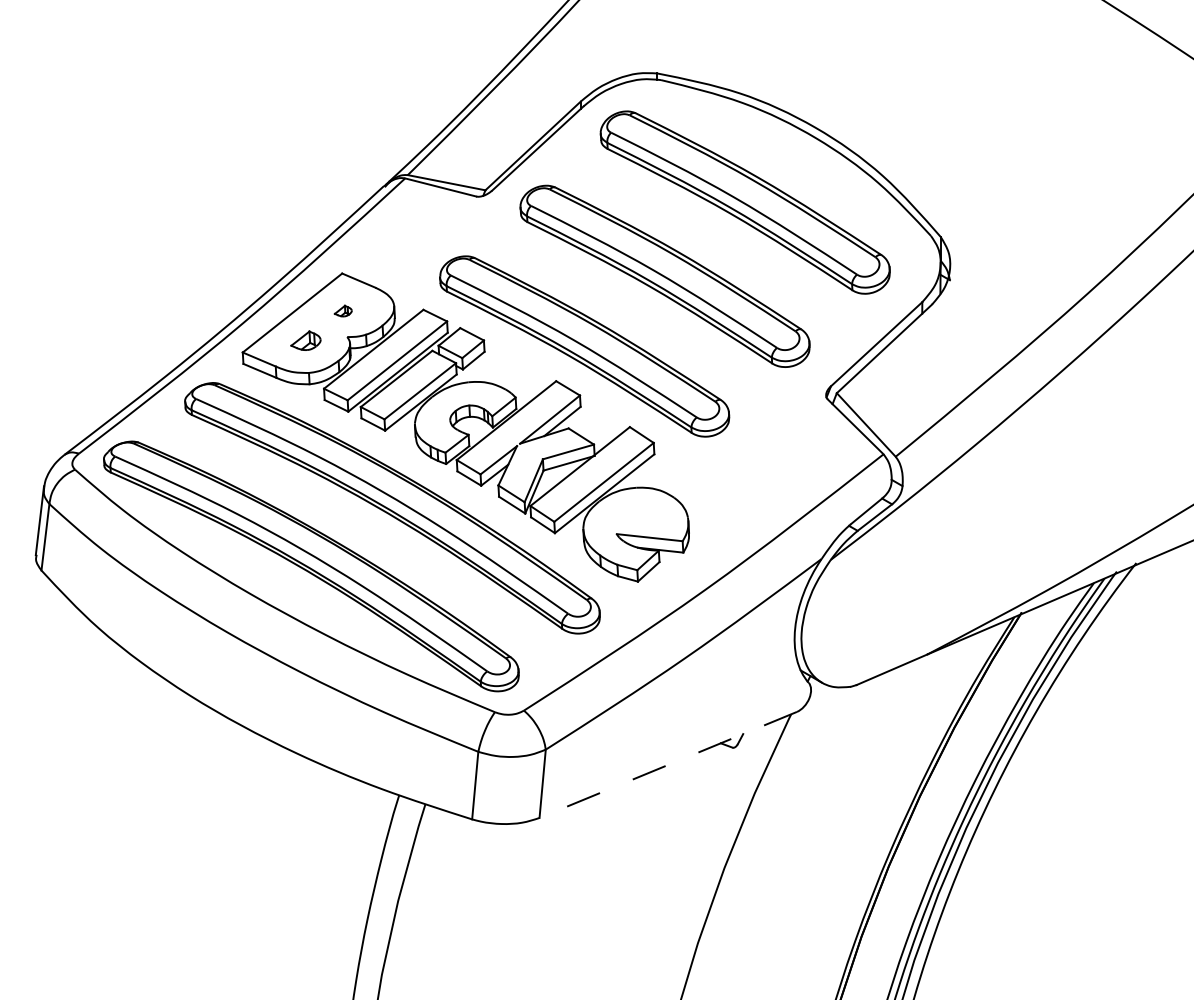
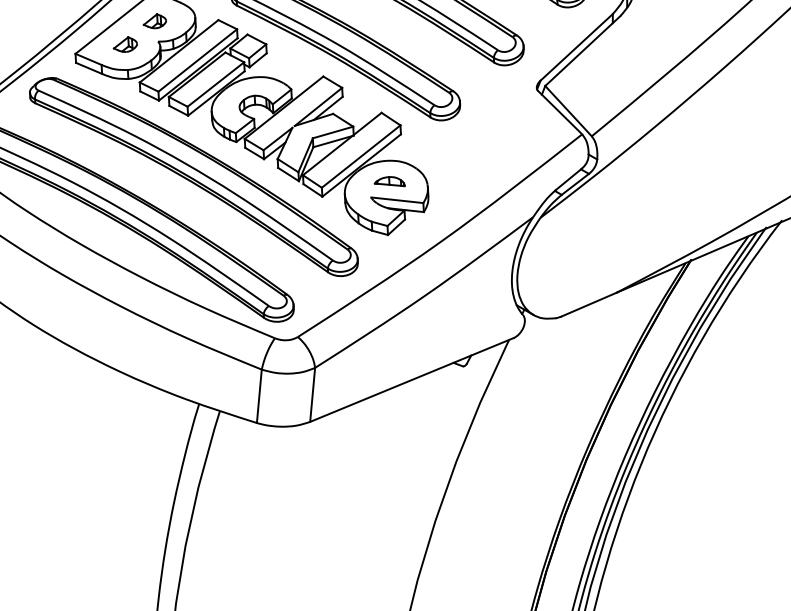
part: (343, 310) -> (155, 20), size x1.67
part: (640, 513) -> (390, 181), added
line: (667, 765) -> (411, 380), dashed -> solid

